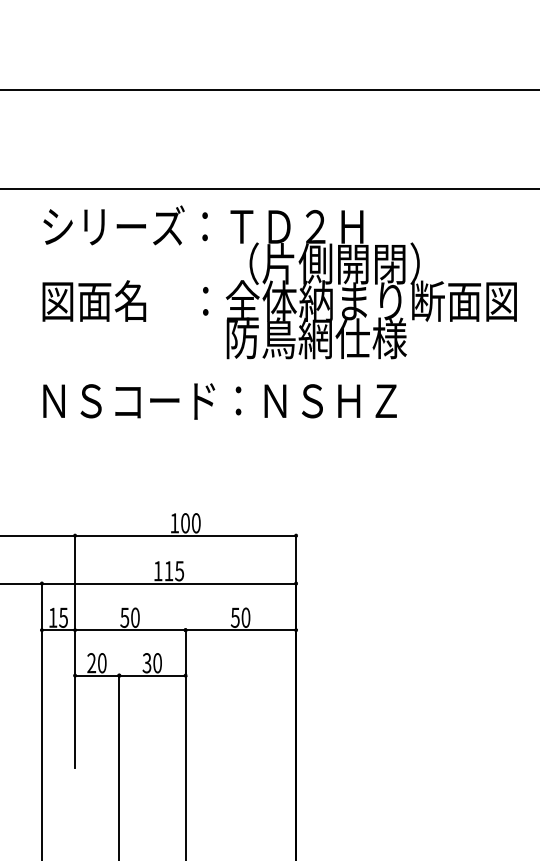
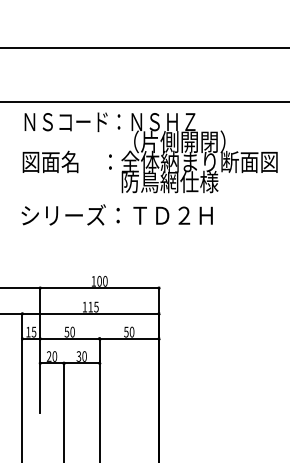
text: (203, 225) -> (109, 121), シリーズ：ＴＤ２Ｈ -> ＮＳコード：ＮＳＨＺ
text: (218, 398) -> (117, 214), ＮＳコード：ＮＳＨＺ -> シリーズ：ＴＤ２Ｈ

